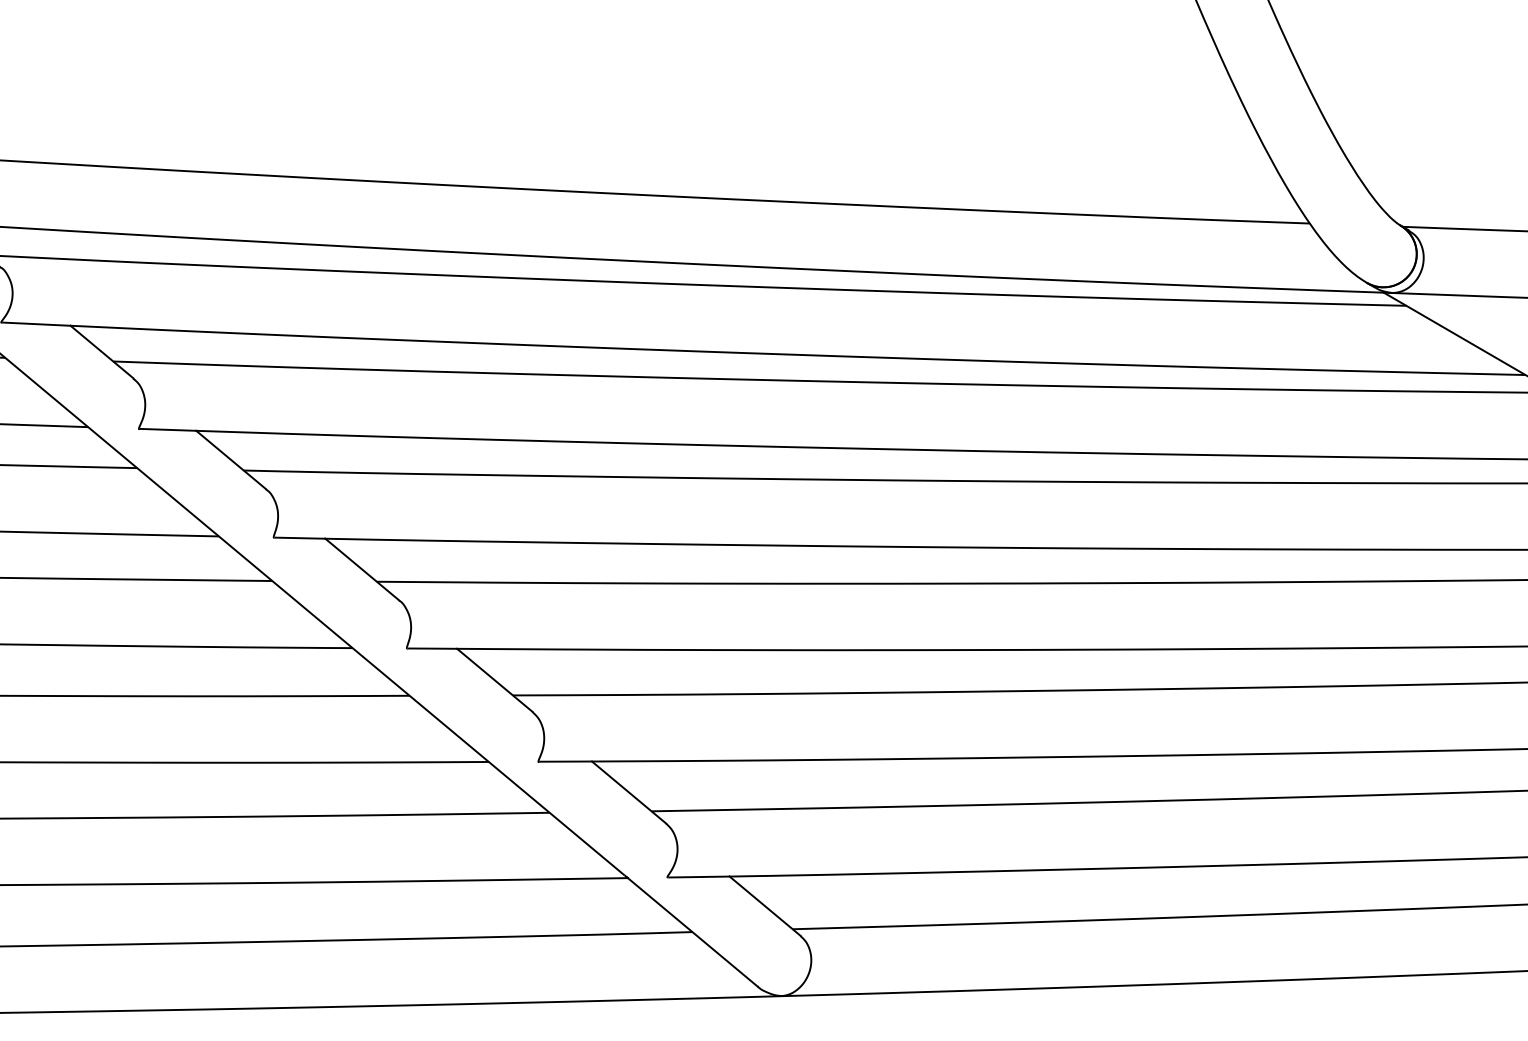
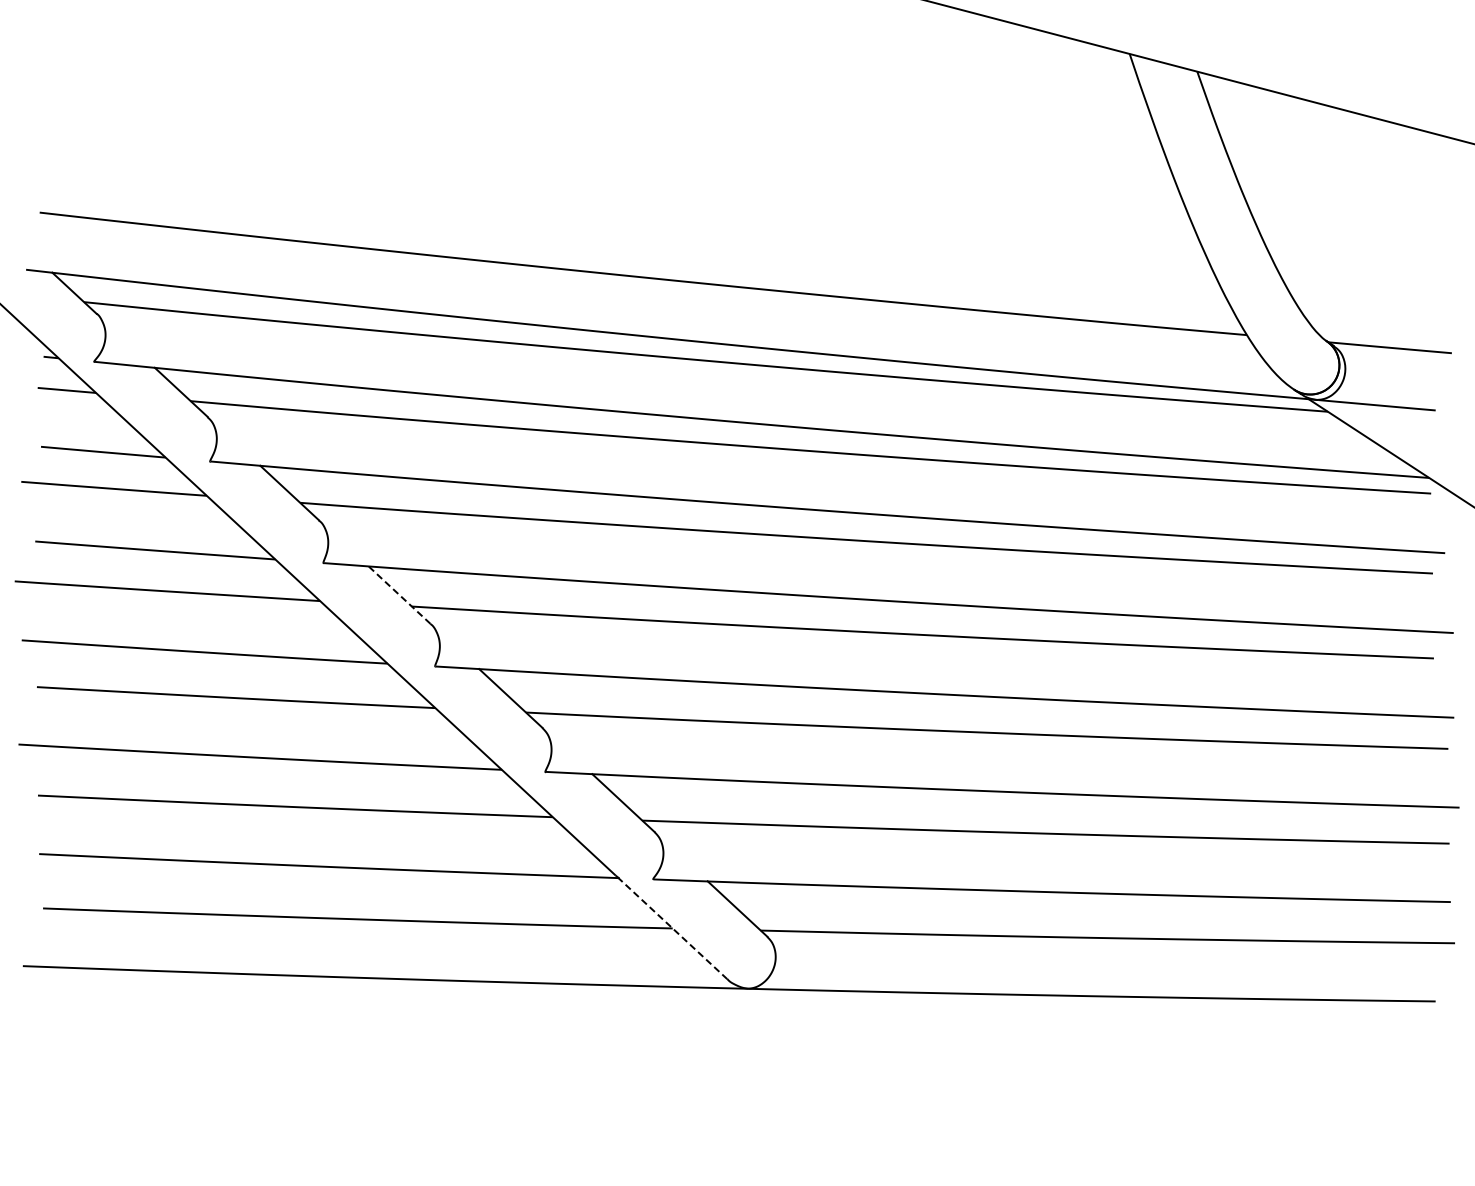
line: (362, 568) -> (399, 594), solid -> dashed
line: (692, 932) -> (672, 928), solid -> dashed

